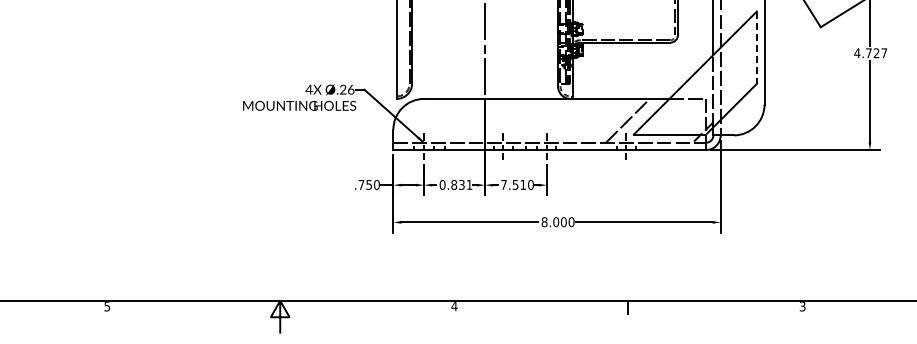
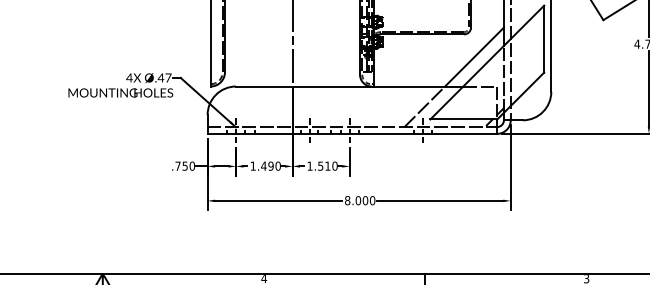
line: (756, 48) -> (543, 39), dashed -> solid
line: (681, 66) -> (474, 56), added
text: (346, 89) -> (164, 77), Ø.26 -> Ø.47
text: (455, 184) -> (265, 165), 0.831 -> 1.490
text: (503, 184) -> (309, 165), 7.510 -> 1.510

